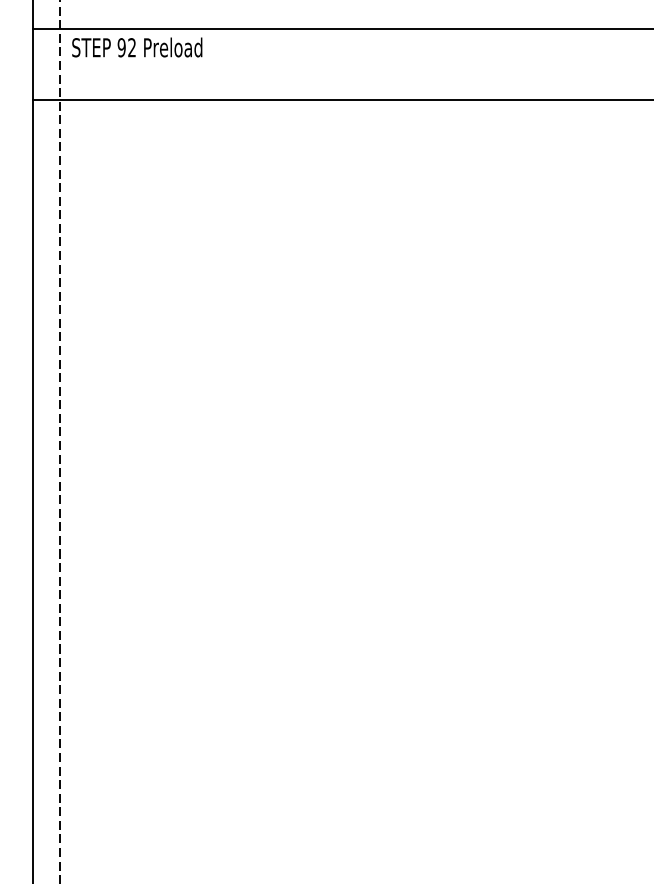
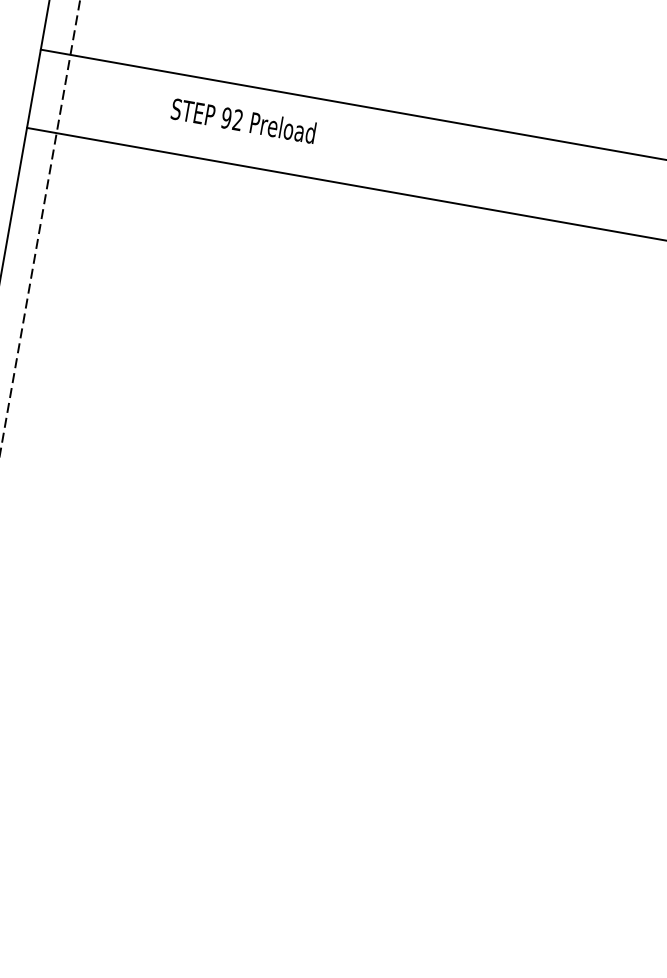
text: (137, 47) -> (243, 120), moved

